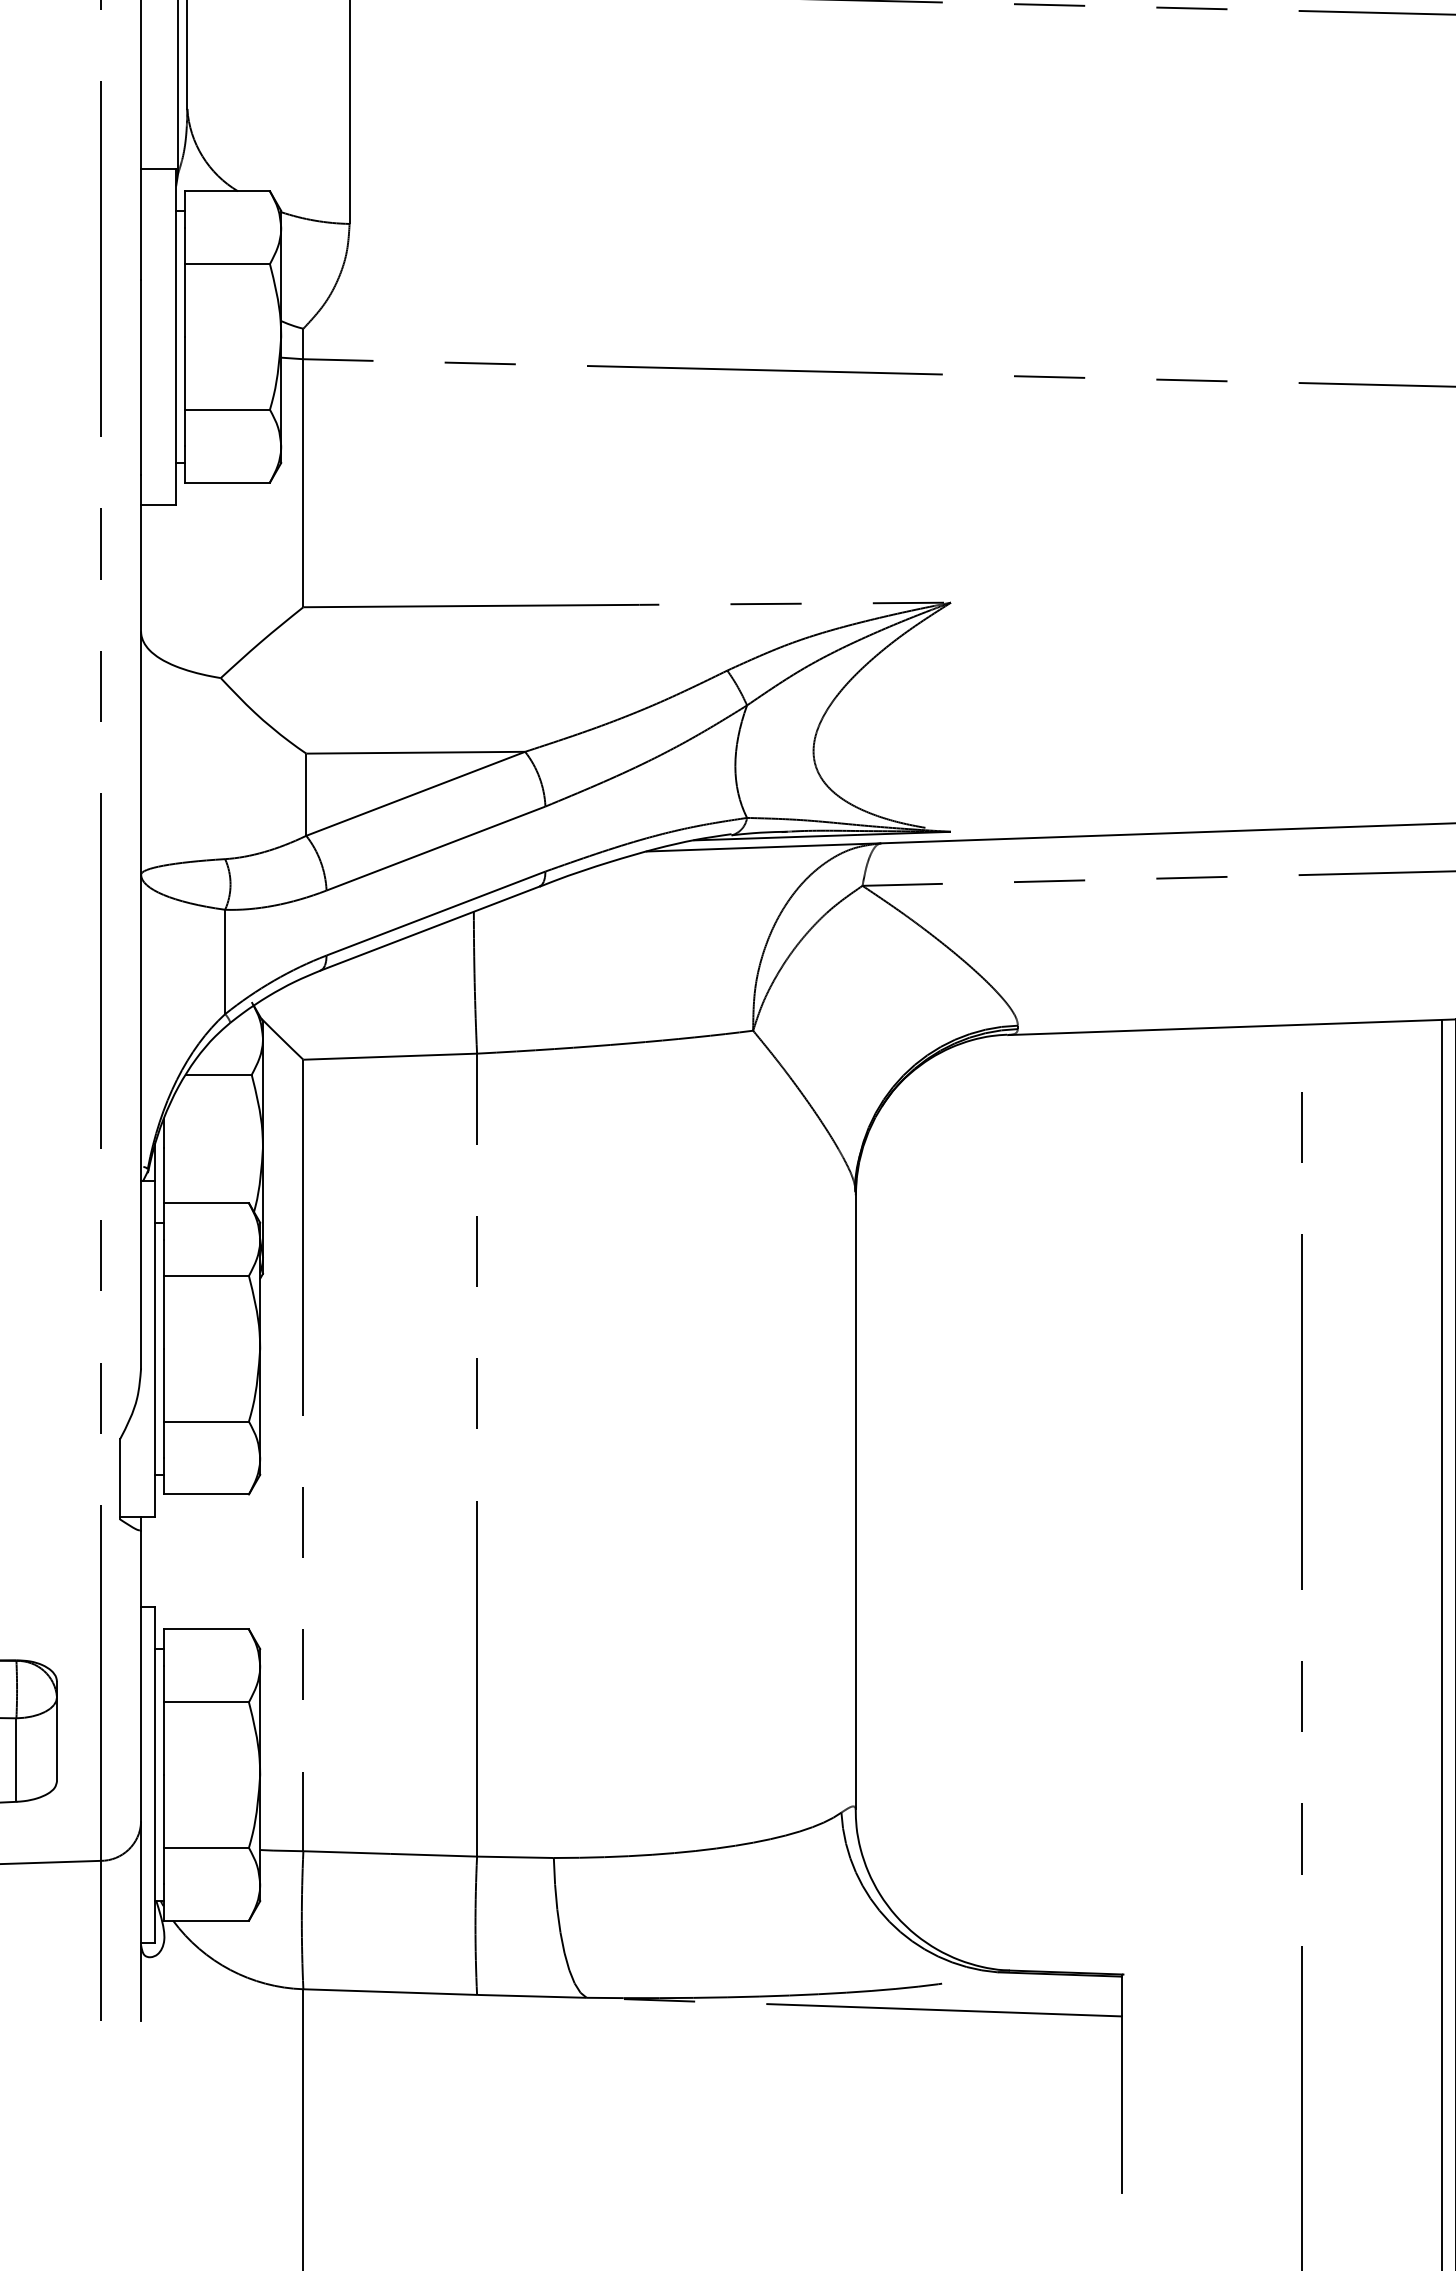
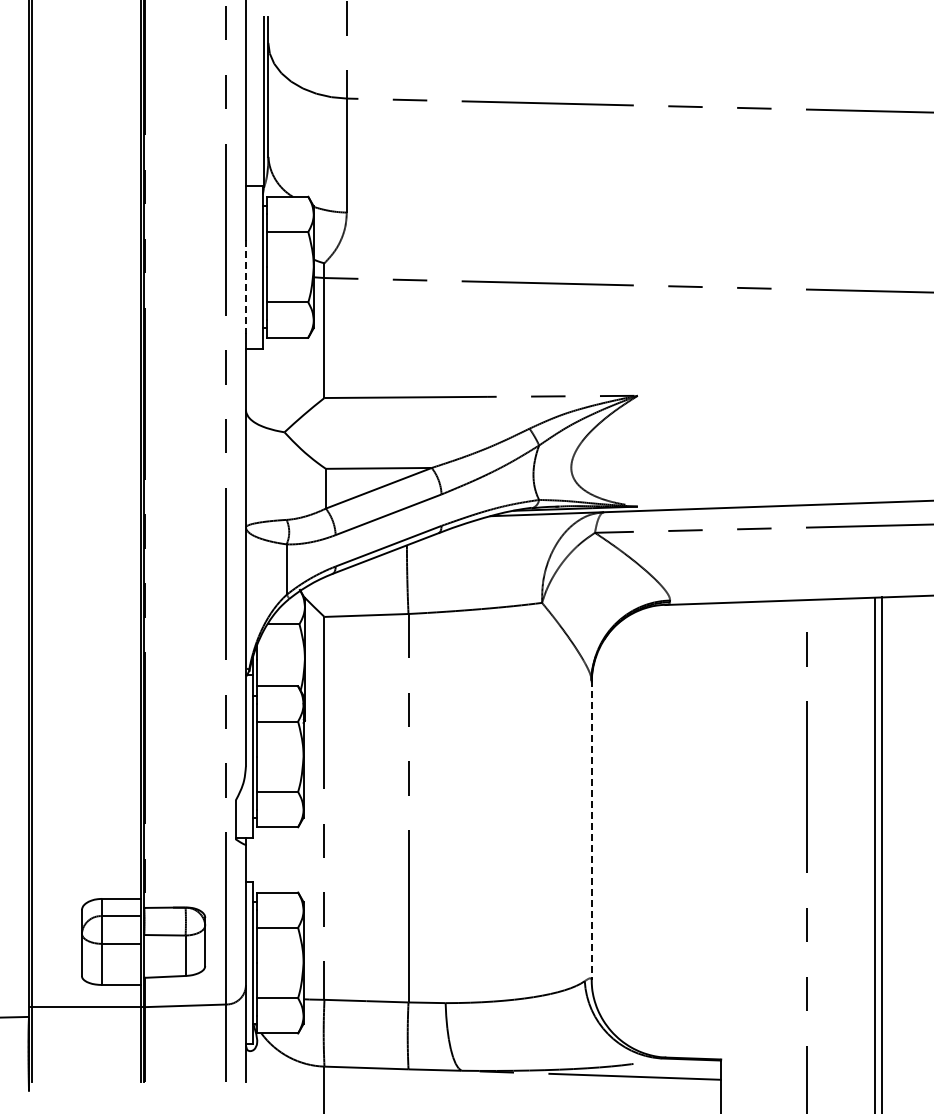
line: (140, 378) -> (245, 287), solid -> dashed
line: (855, 1499) -> (591, 829), solid -> dashed

